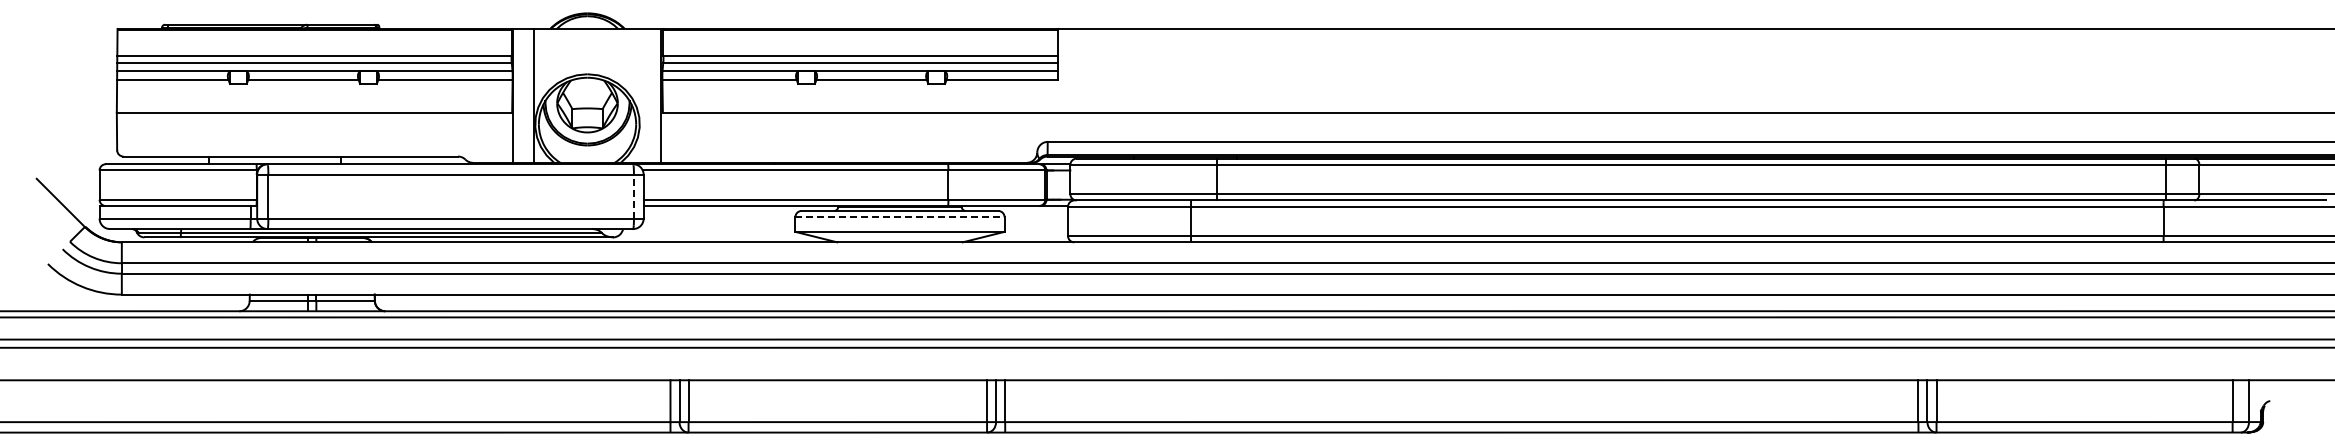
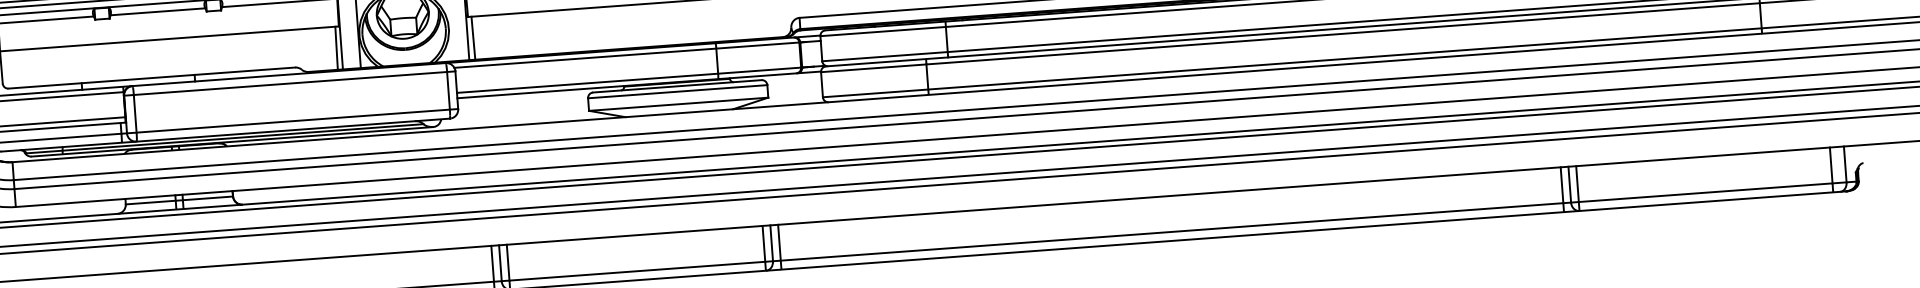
line: (507, 137) -> (336, 48), added
line: (666, 137) -> (472, 38), added
line: (633, 196) -> (448, 90), dashed -> solid
line: (899, 217) -> (677, 91), dashed -> solid

